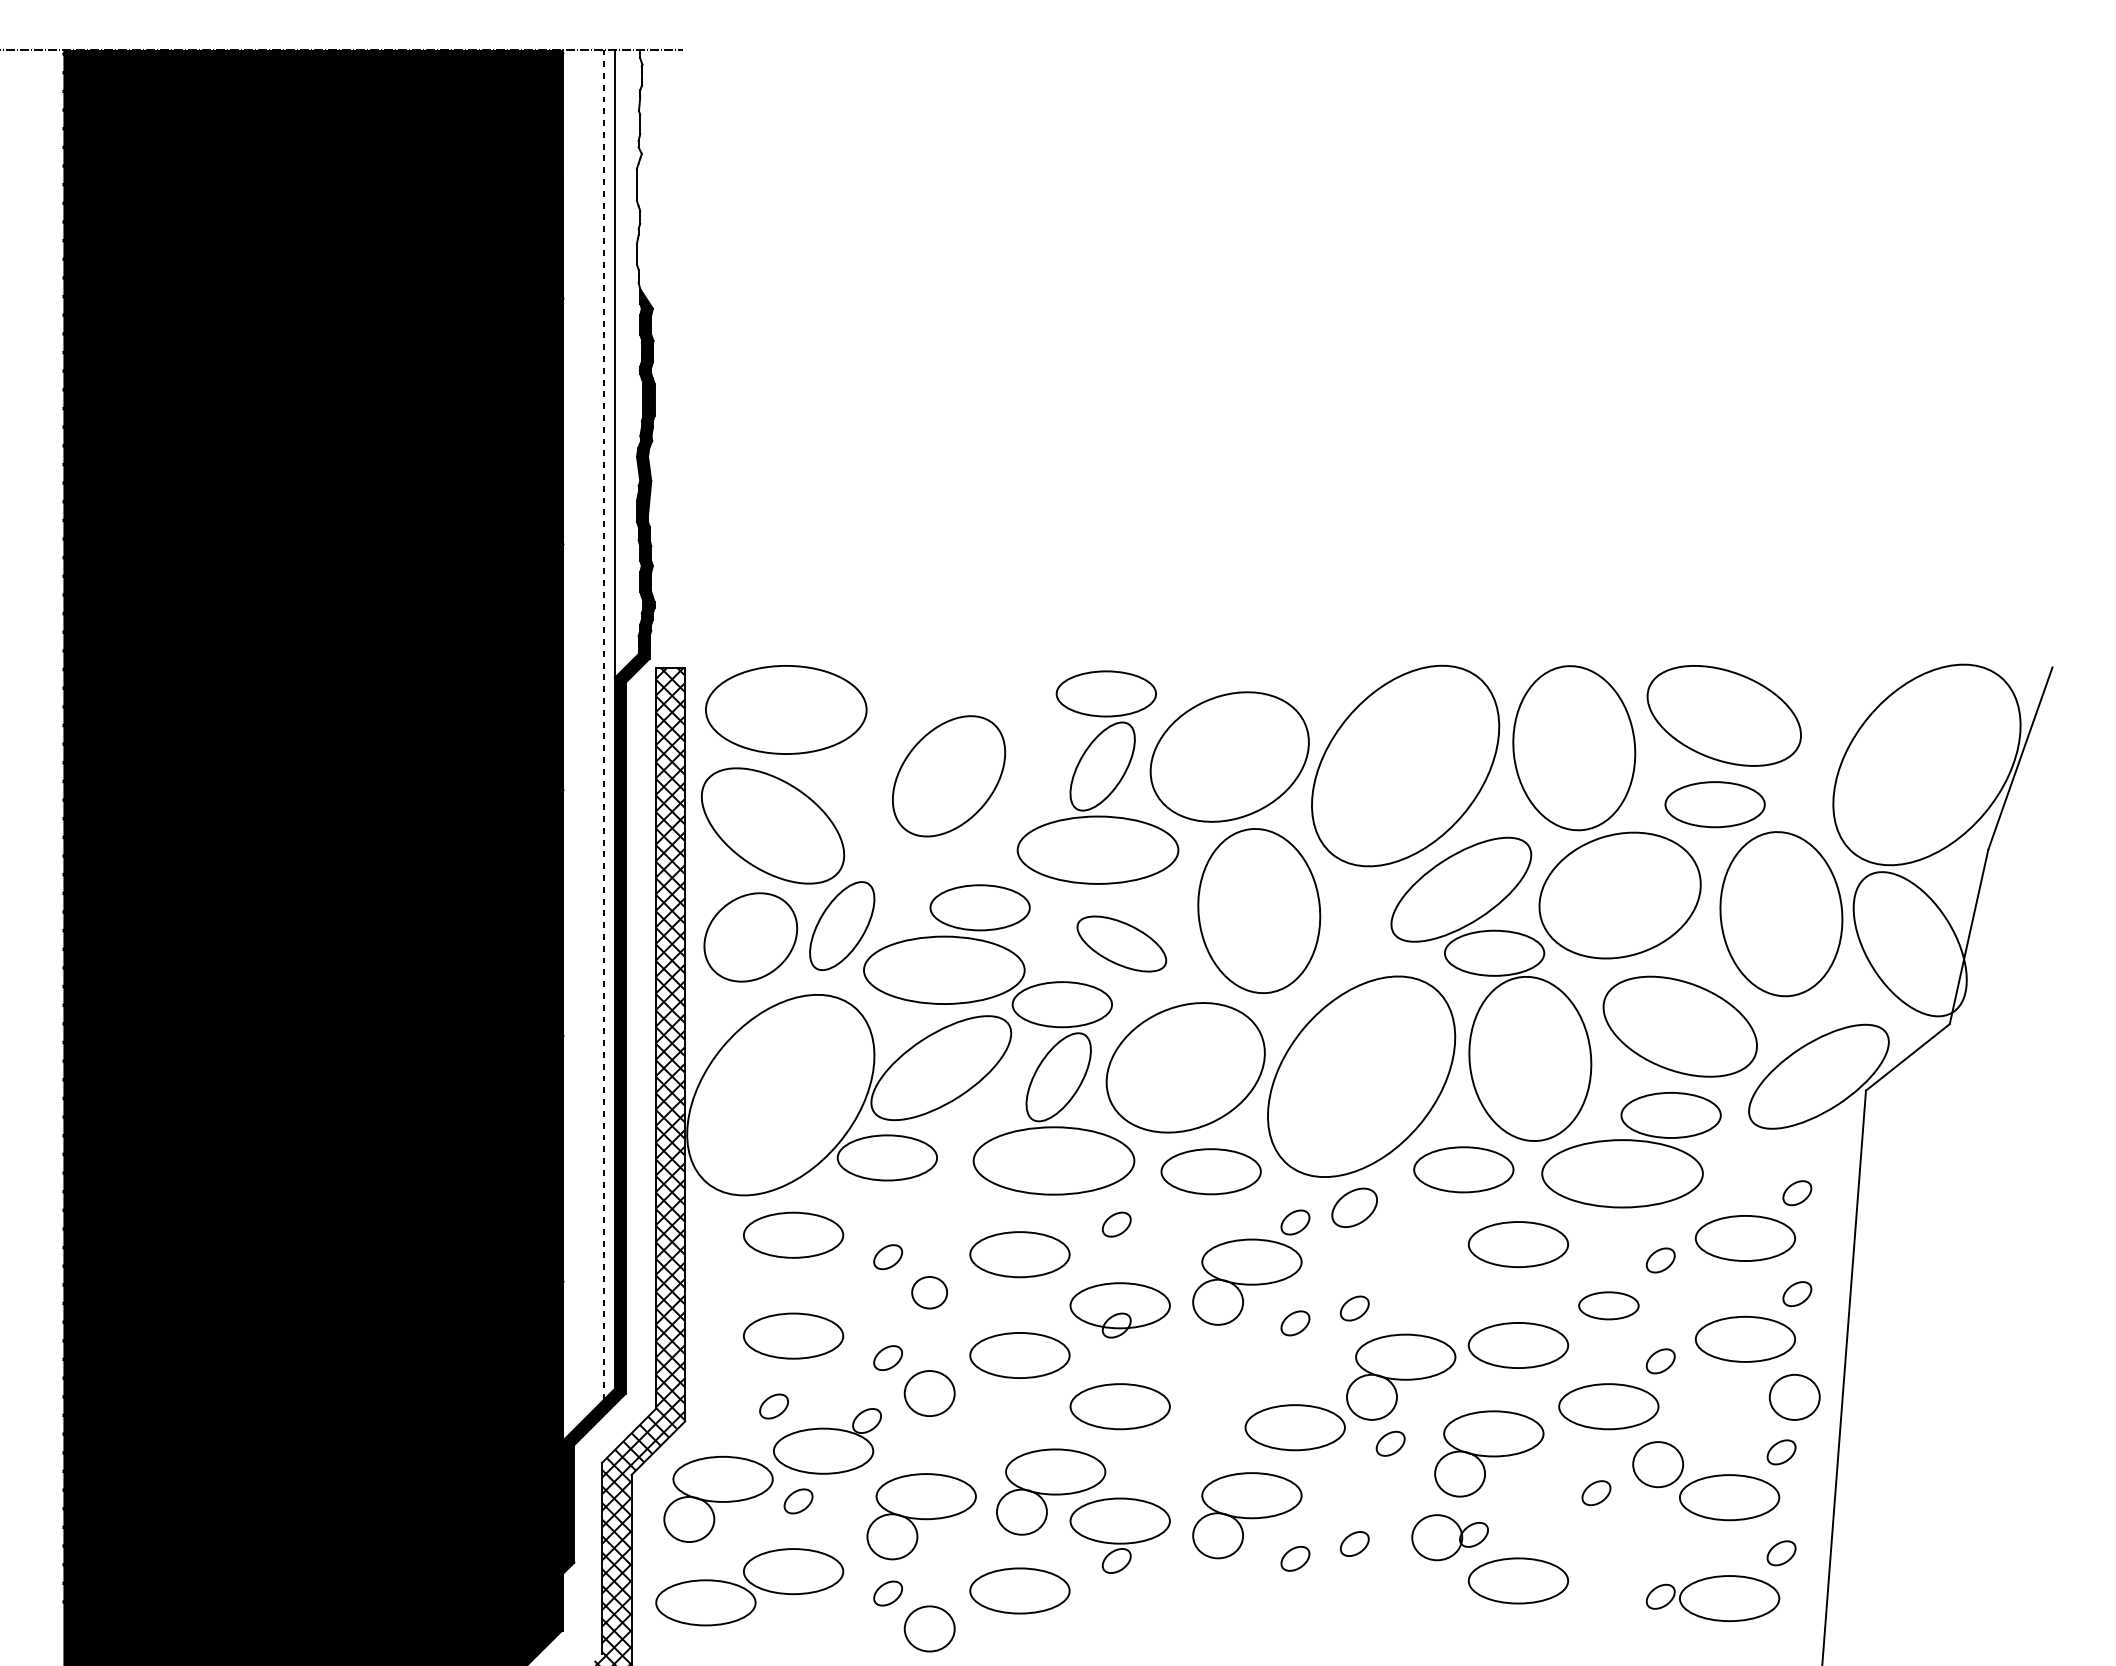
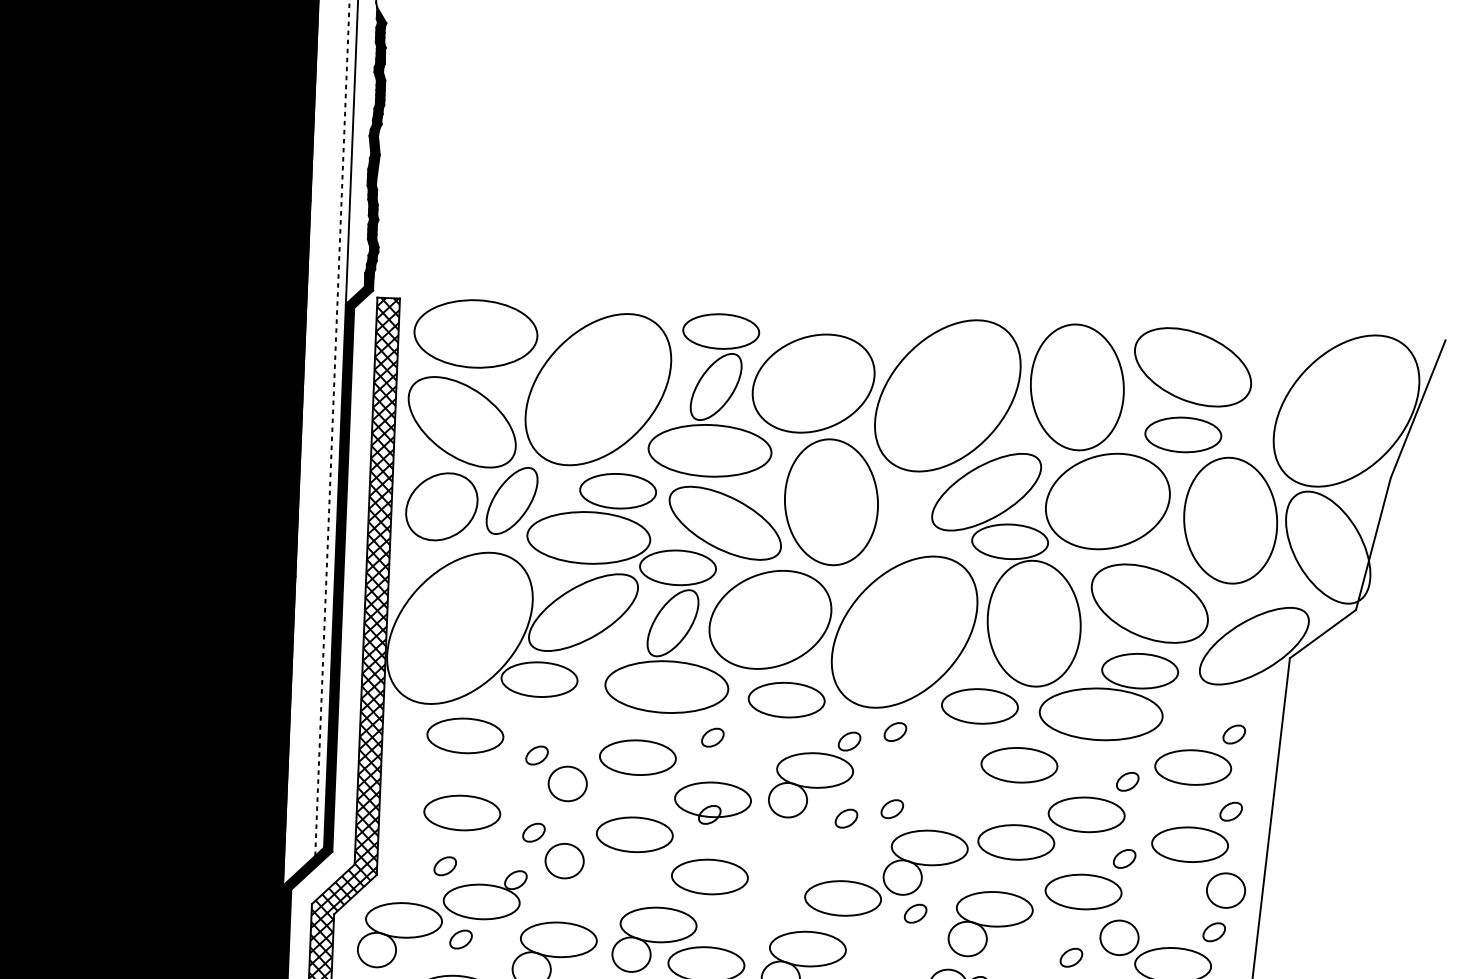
part: (948, 776) -> (597, 389), size x1.67
part: (1121, 943) -> (725, 522), size x1.67
part: (1354, 1207) -> (895, 731), size x0.62
part: (929, 1292) -> (567, 783), size x1.43
part: (1608, 1305) -> (1086, 814), size x1.67

